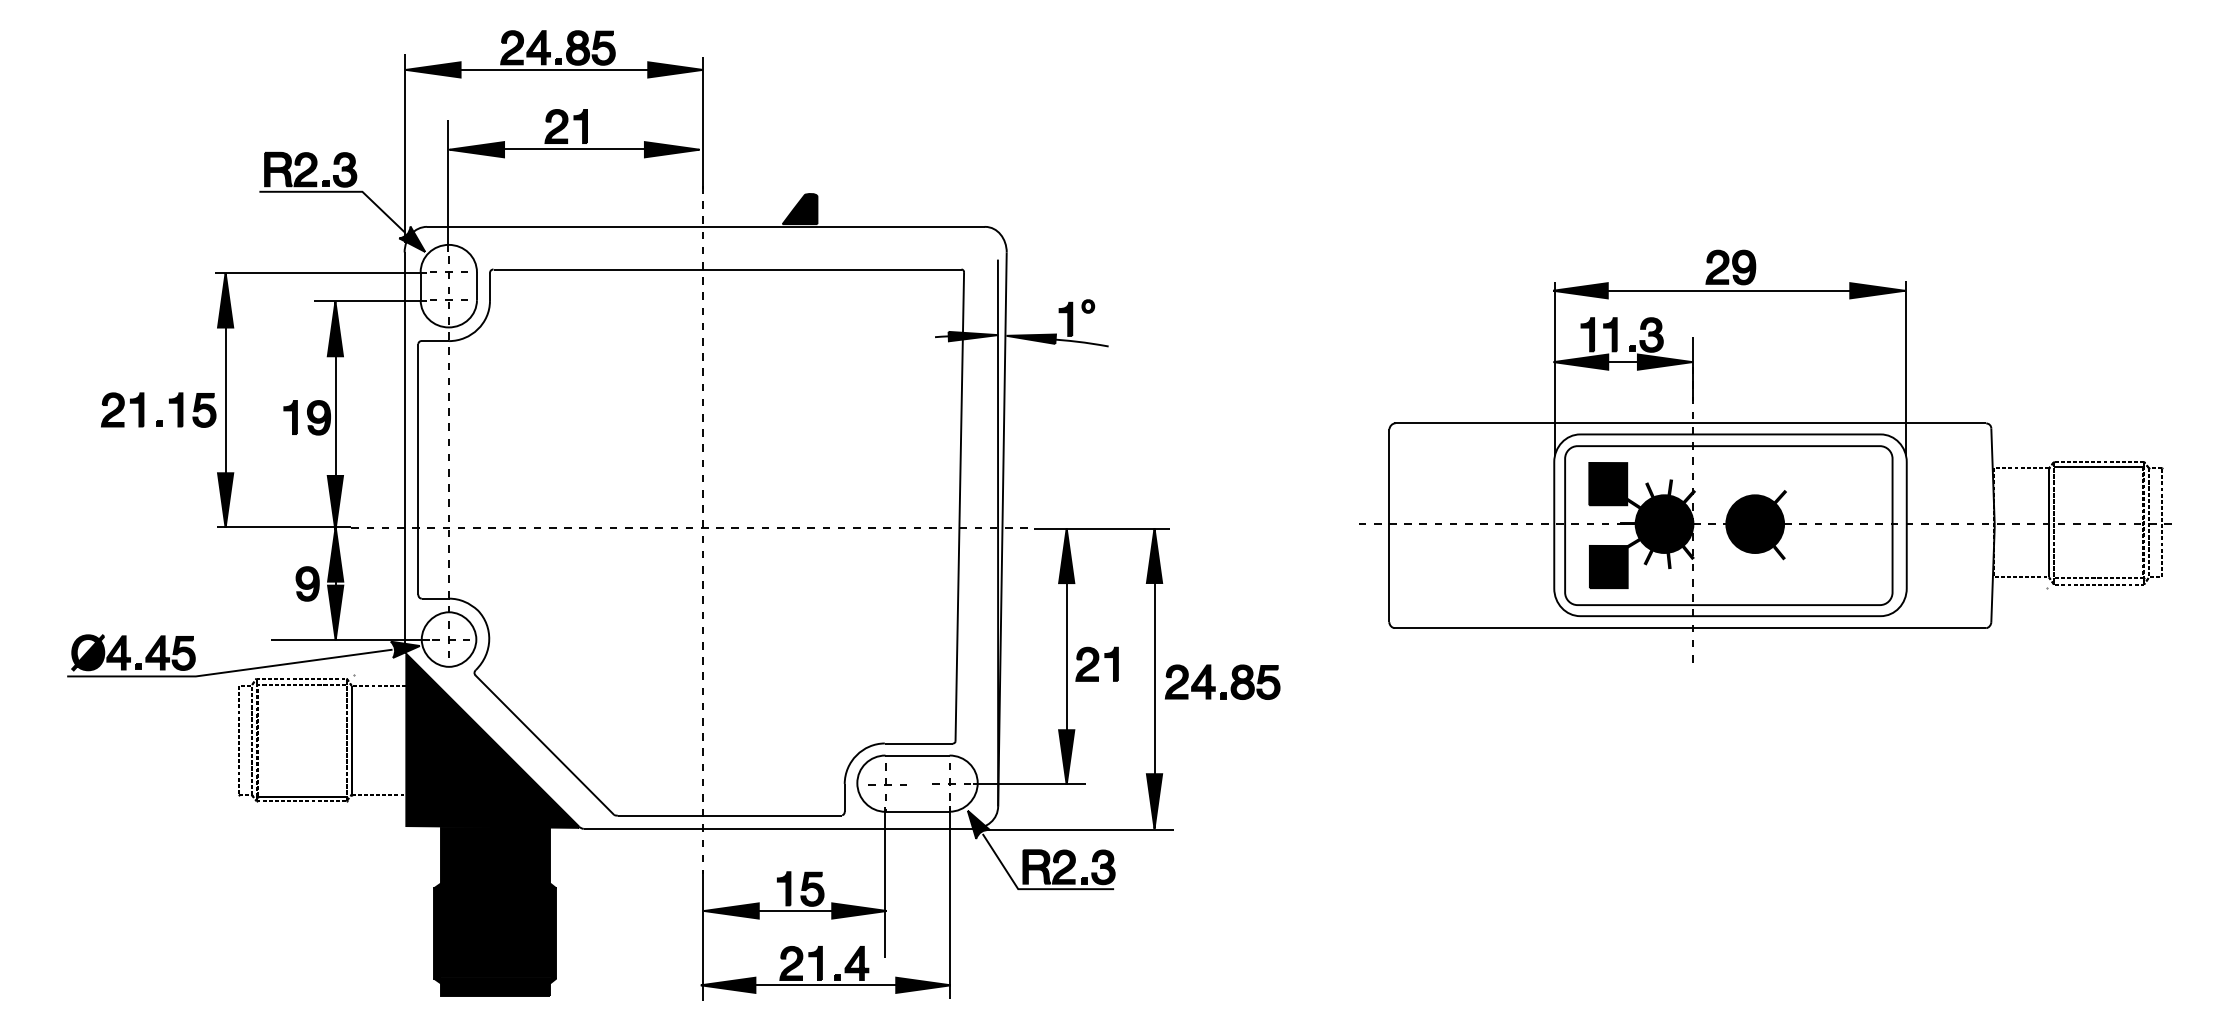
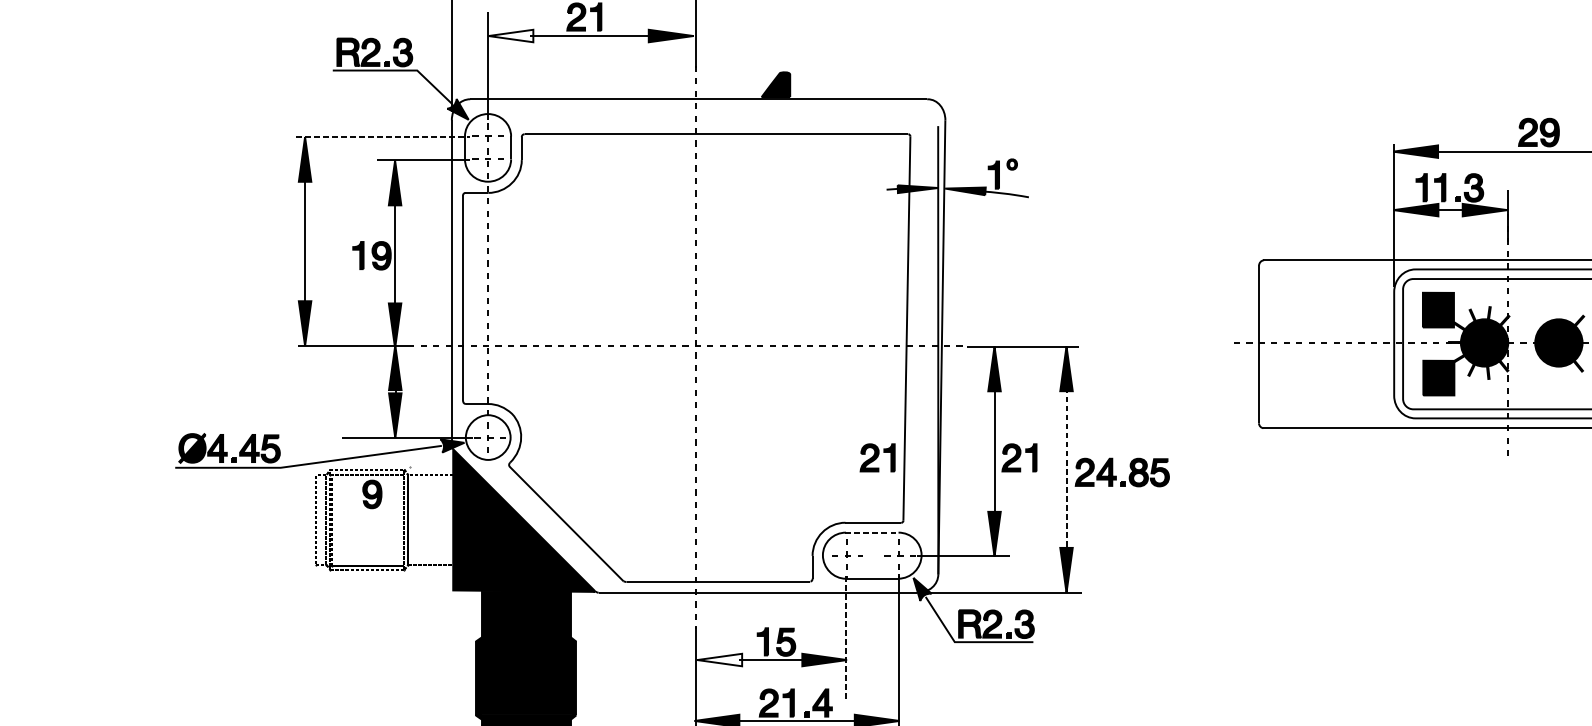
fill: (476, 149) -> (510, 35), removed
line: (321, 273) -> (383, 137), solid -> dashed
part: (158, 420) -> (250, 257), removed
part: (307, 583) -> (372, 494), moved
part: (923, 663) -> (877, 457), added
line: (1154, 678) -> (1066, 469), solid -> dashed
line: (917, 755) -> (872, 532), solid -> dashed
line: (885, 882) -> (846, 636), solid -> dashed
fill: (731, 910) -> (719, 659), removed

